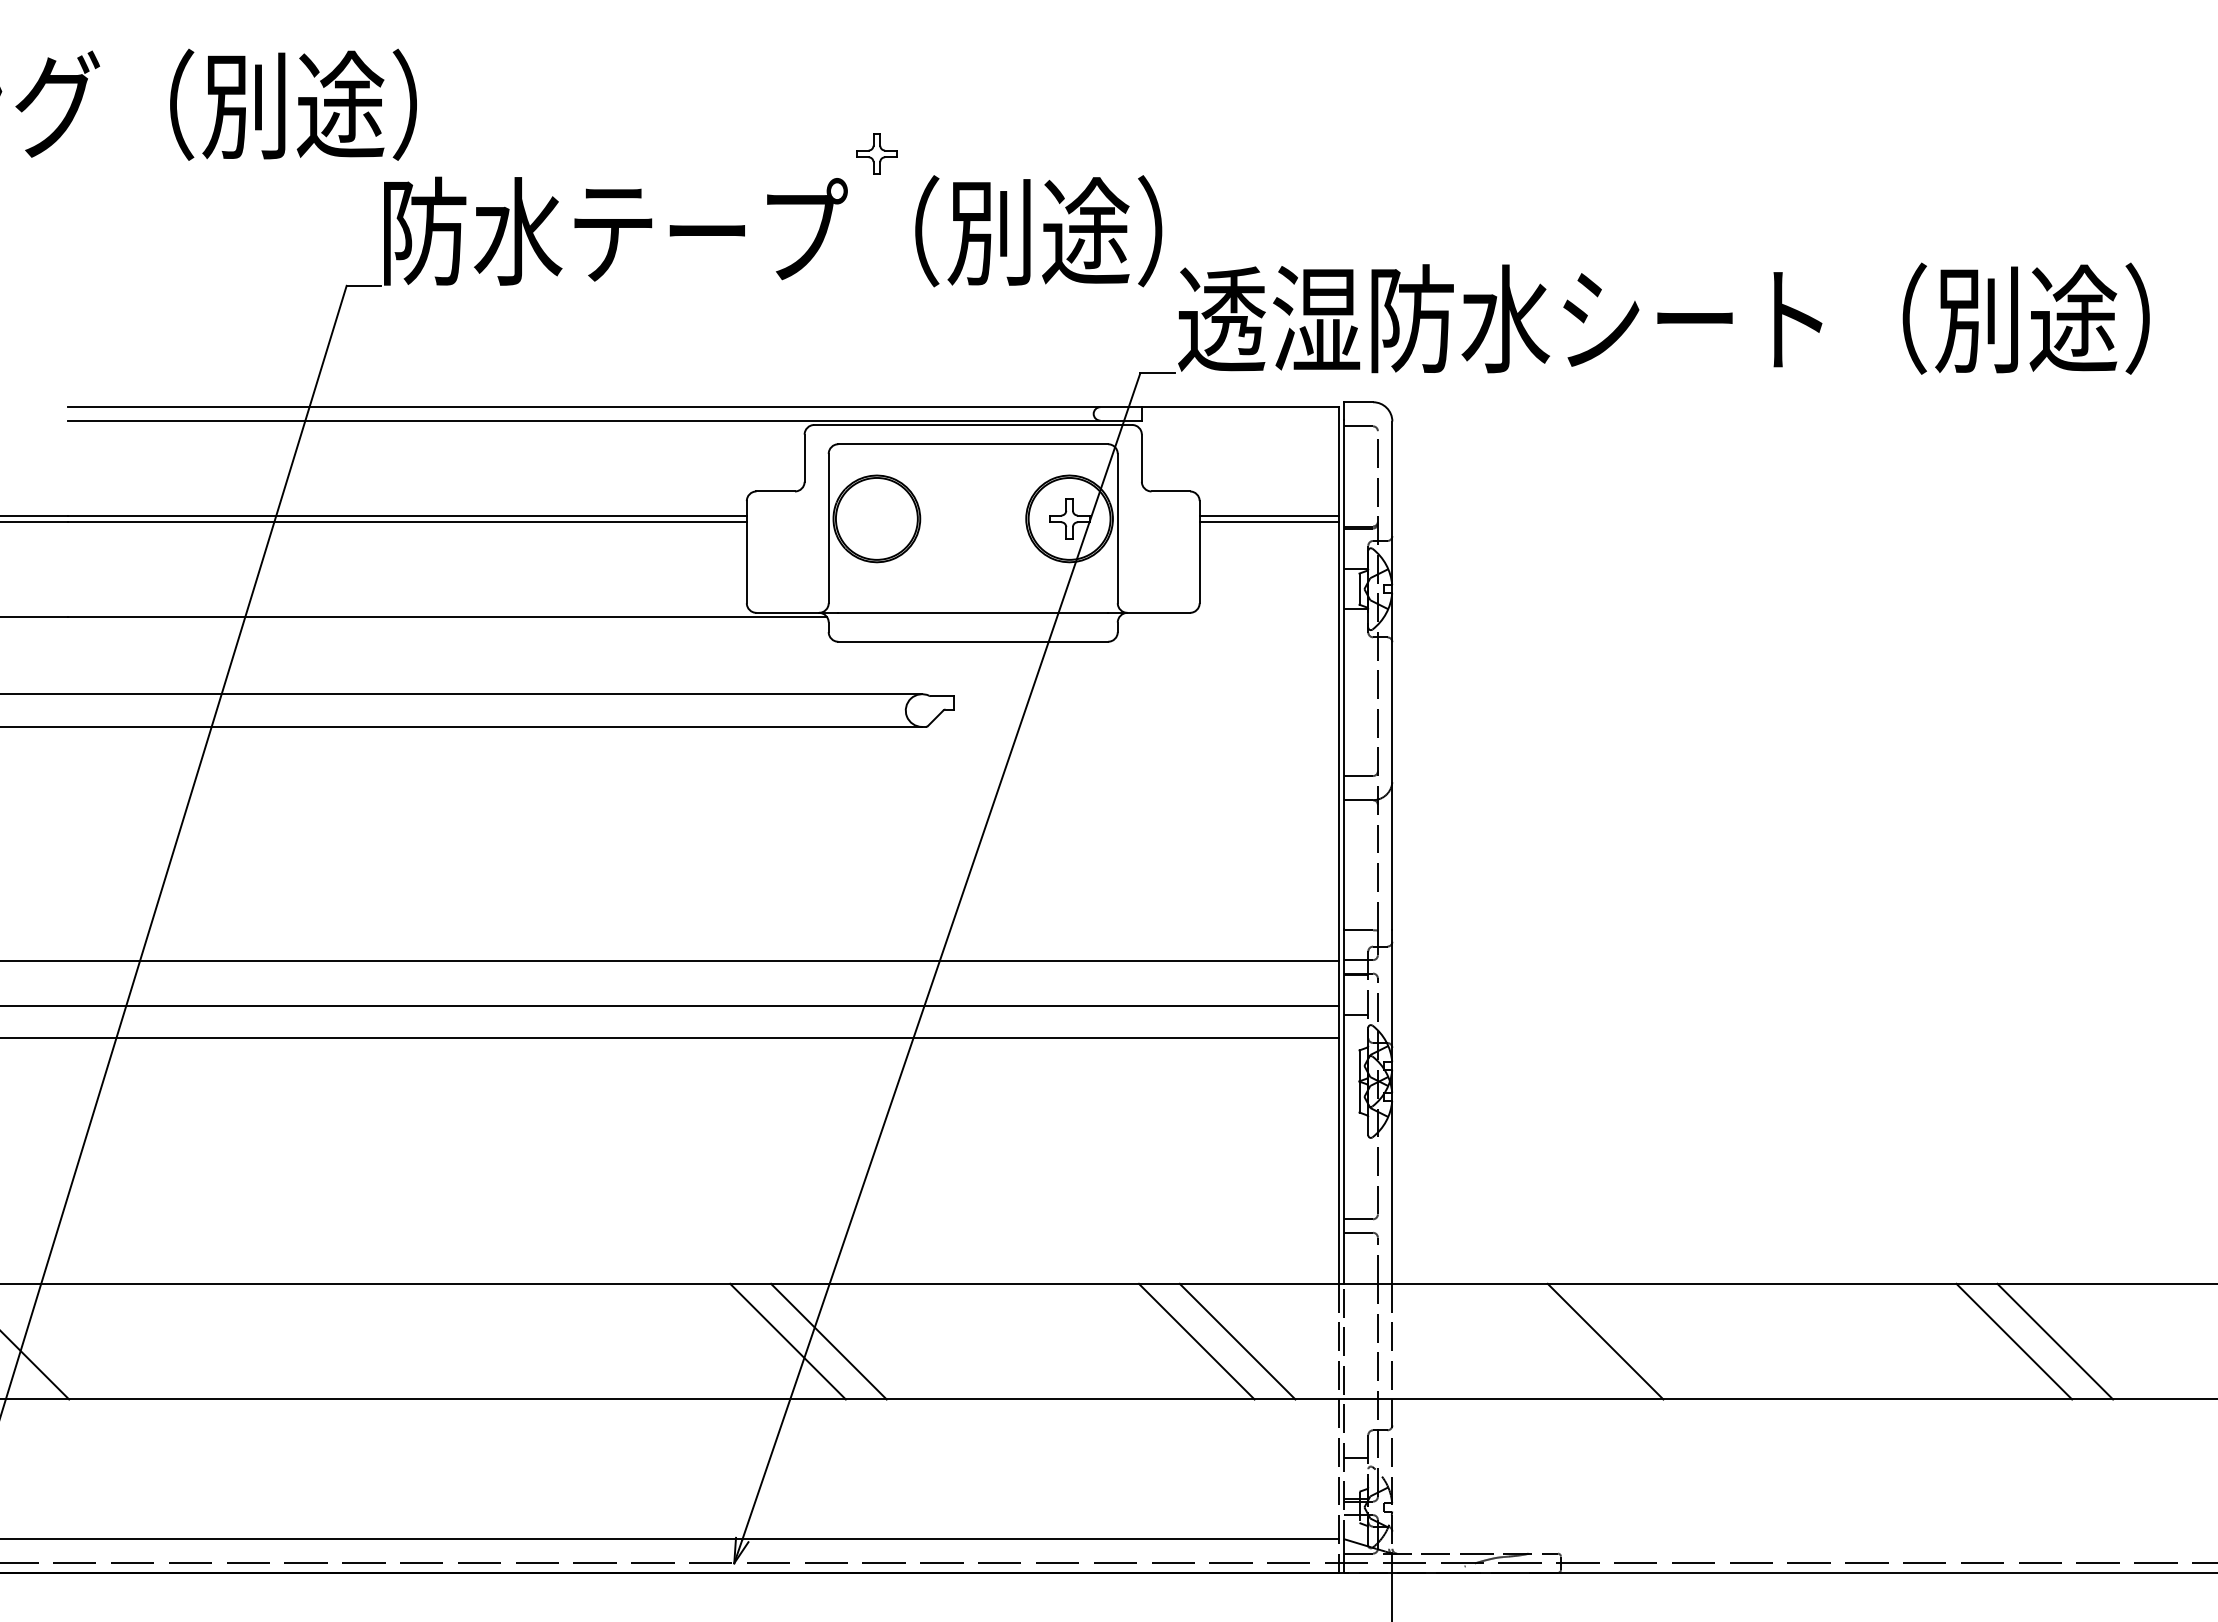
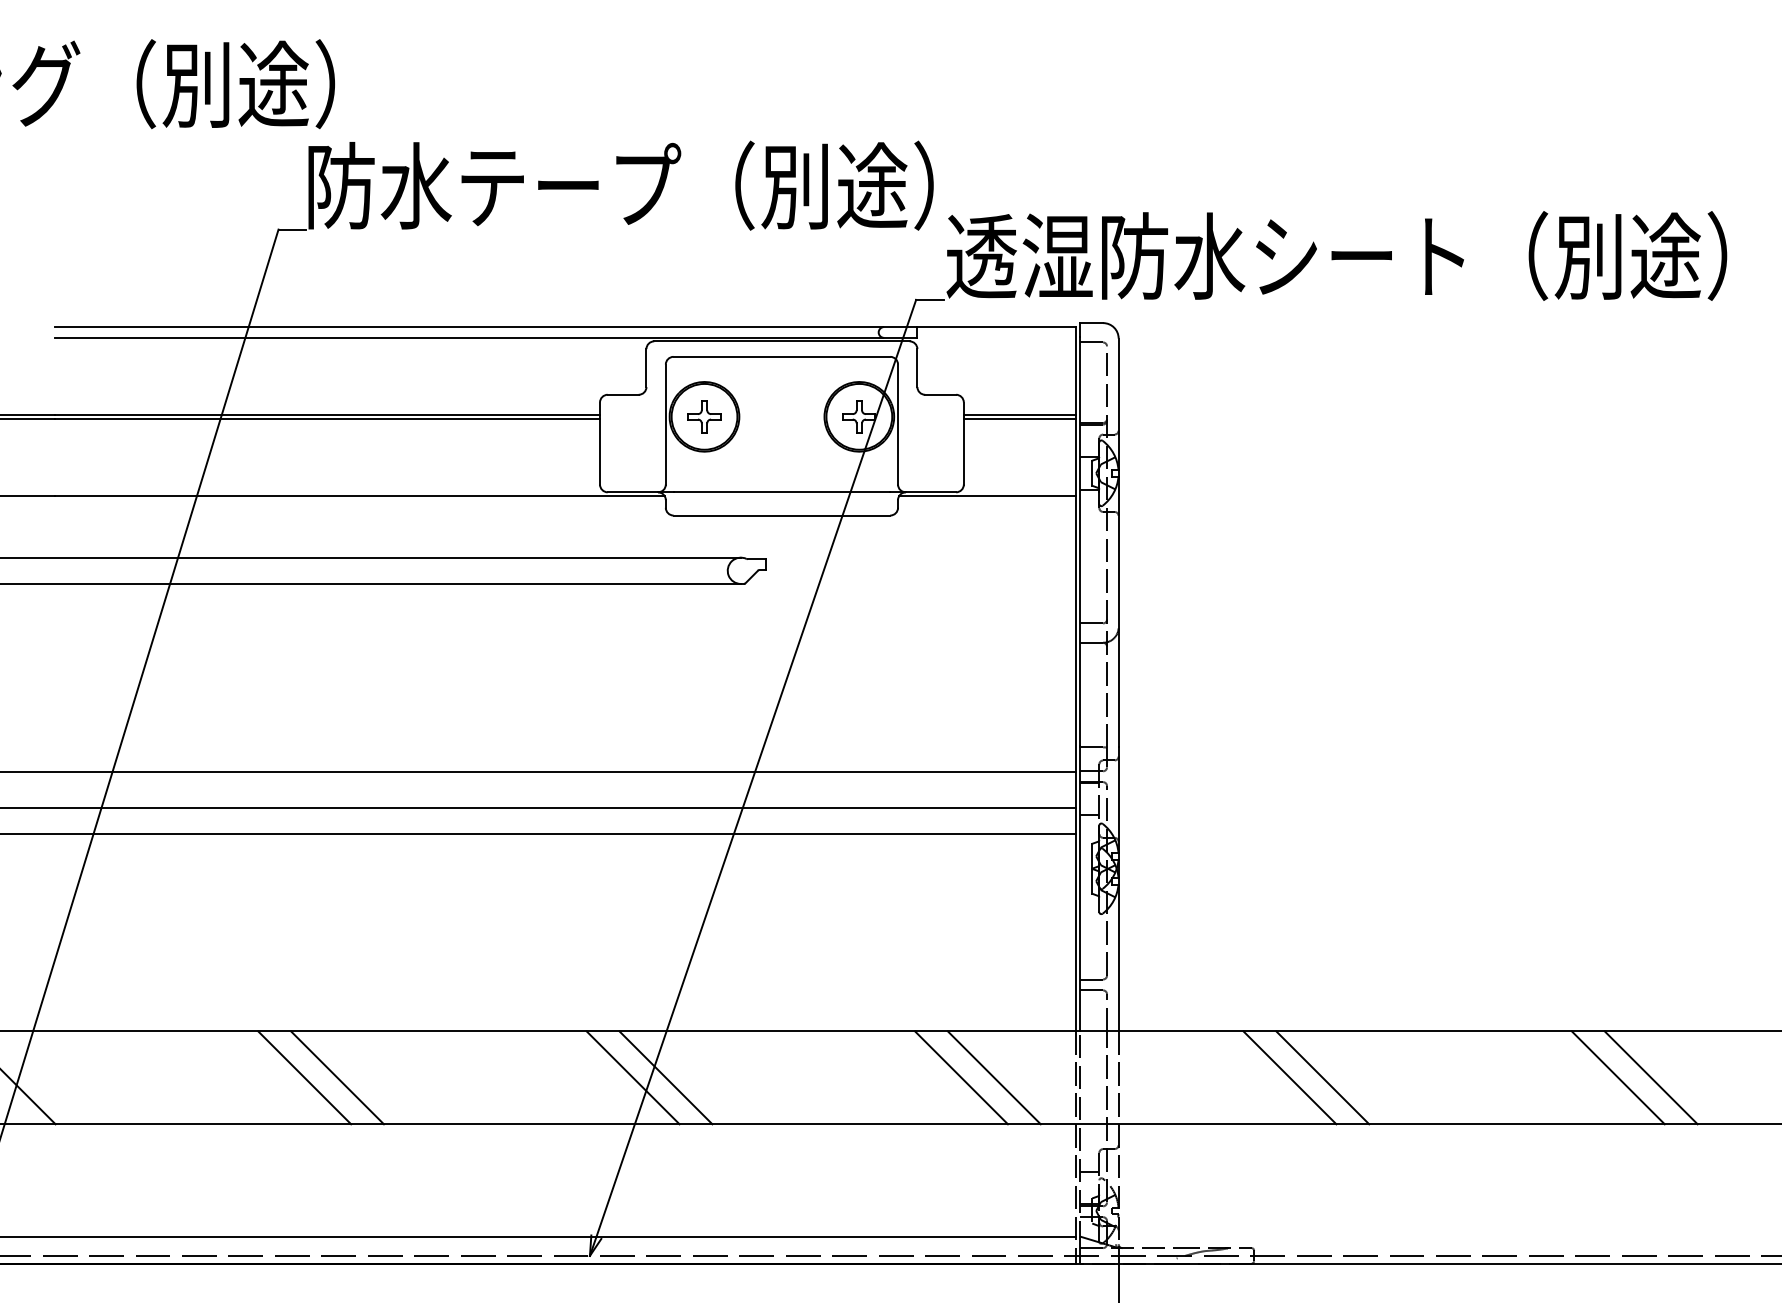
part: (876, 153) -> (704, 416), moved
line: (1229, 617) -> (987, 496), added
line: (379, 1341) -> (304, 1077), added
line: (419, 1341) -> (337, 1077), added
line: (1646, 1341) -> (1322, 1077), added

